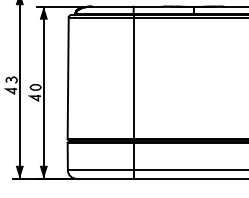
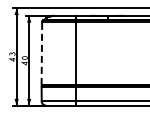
line: (67, 78) -> (41, 53), solid -> dashed

